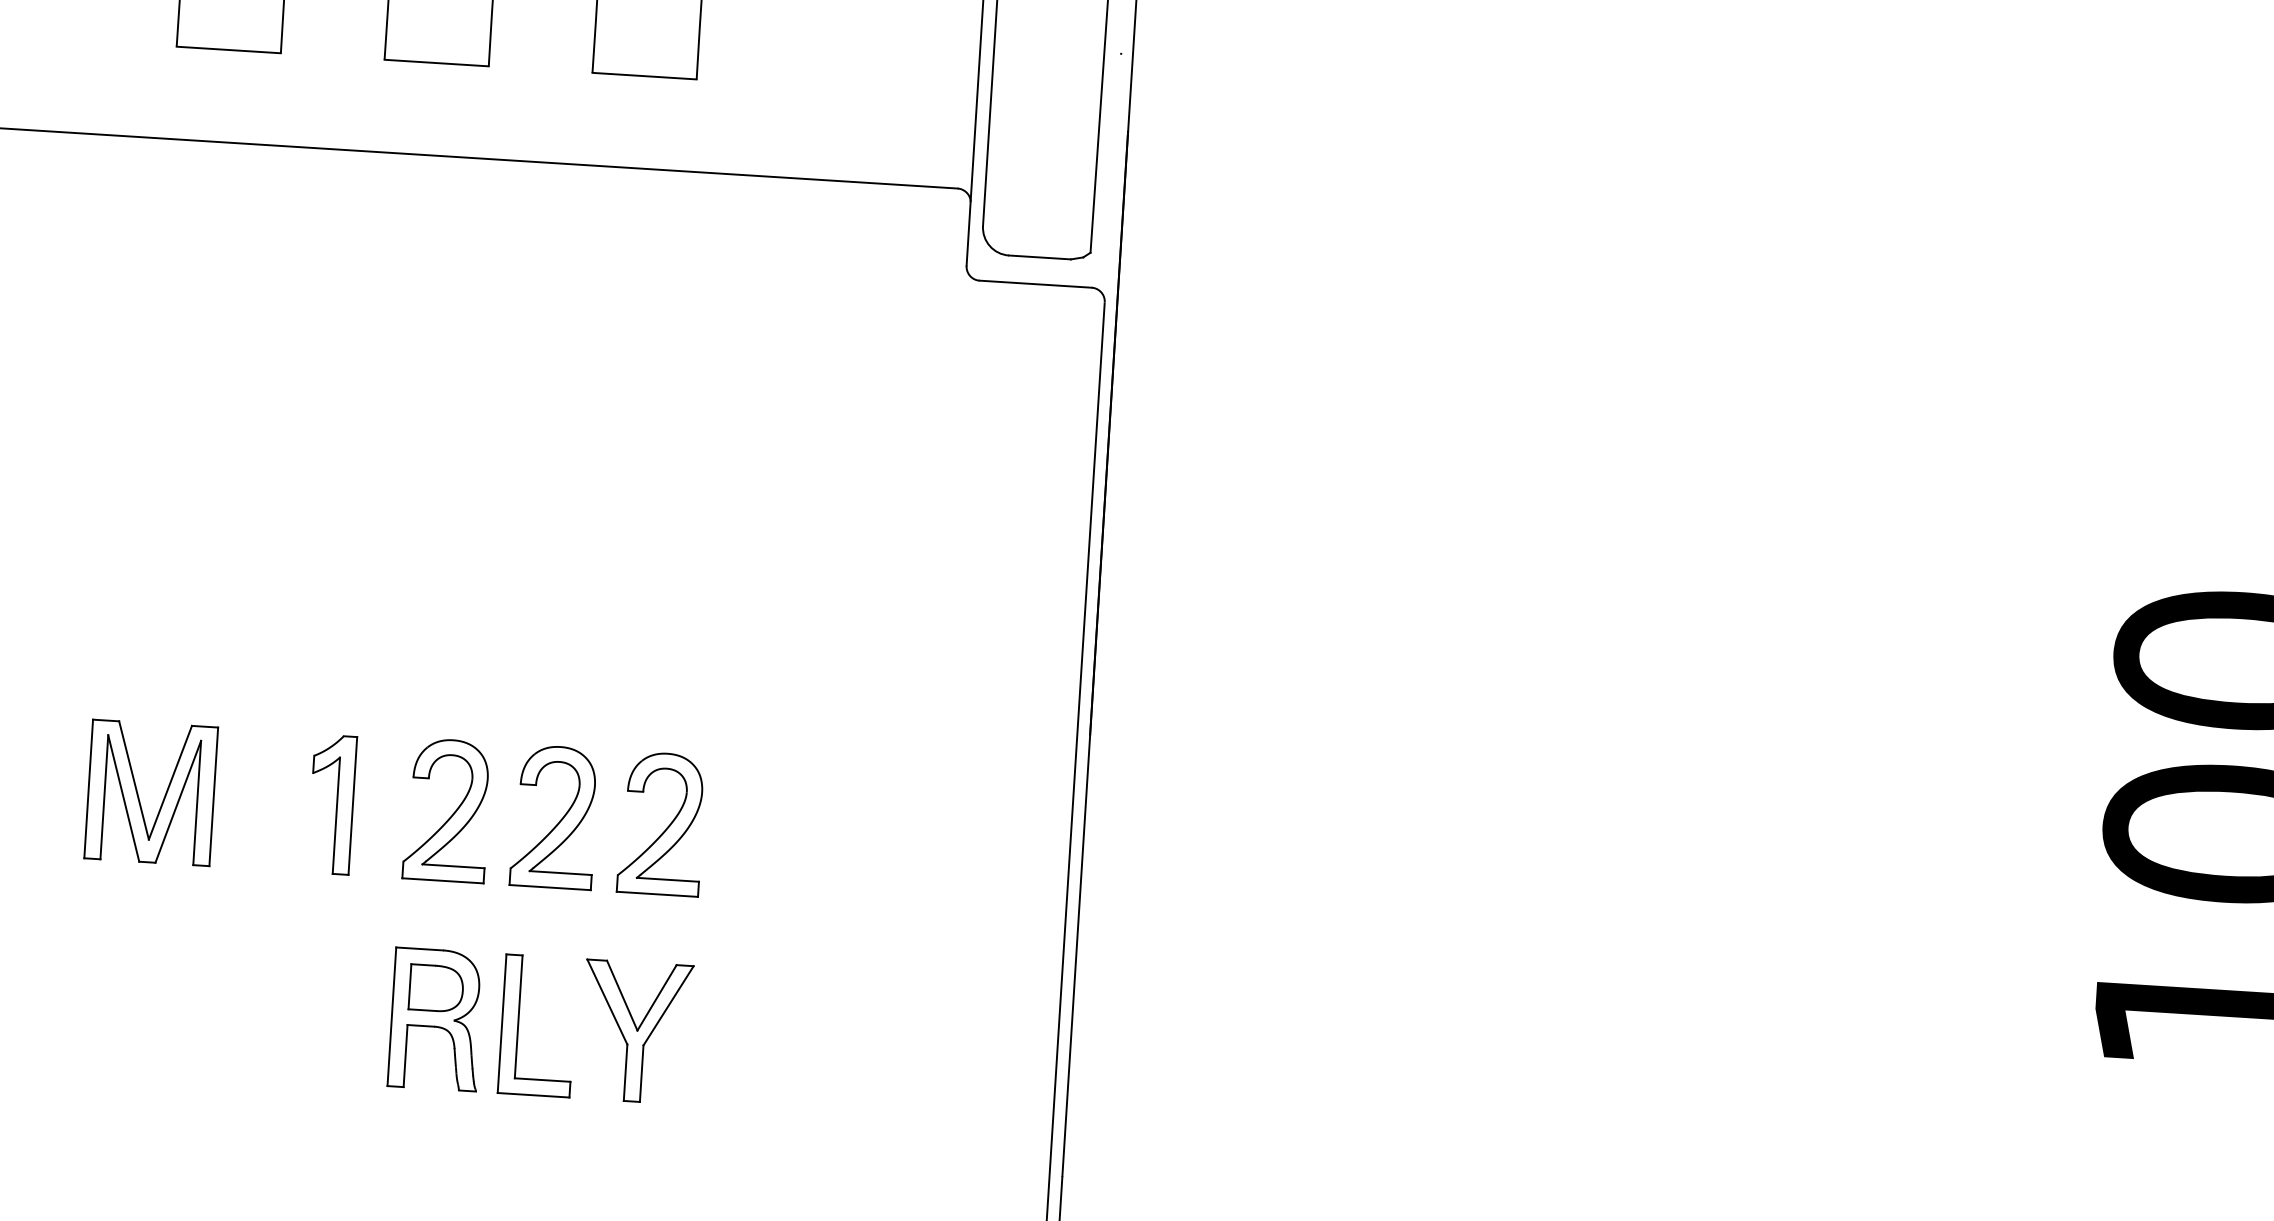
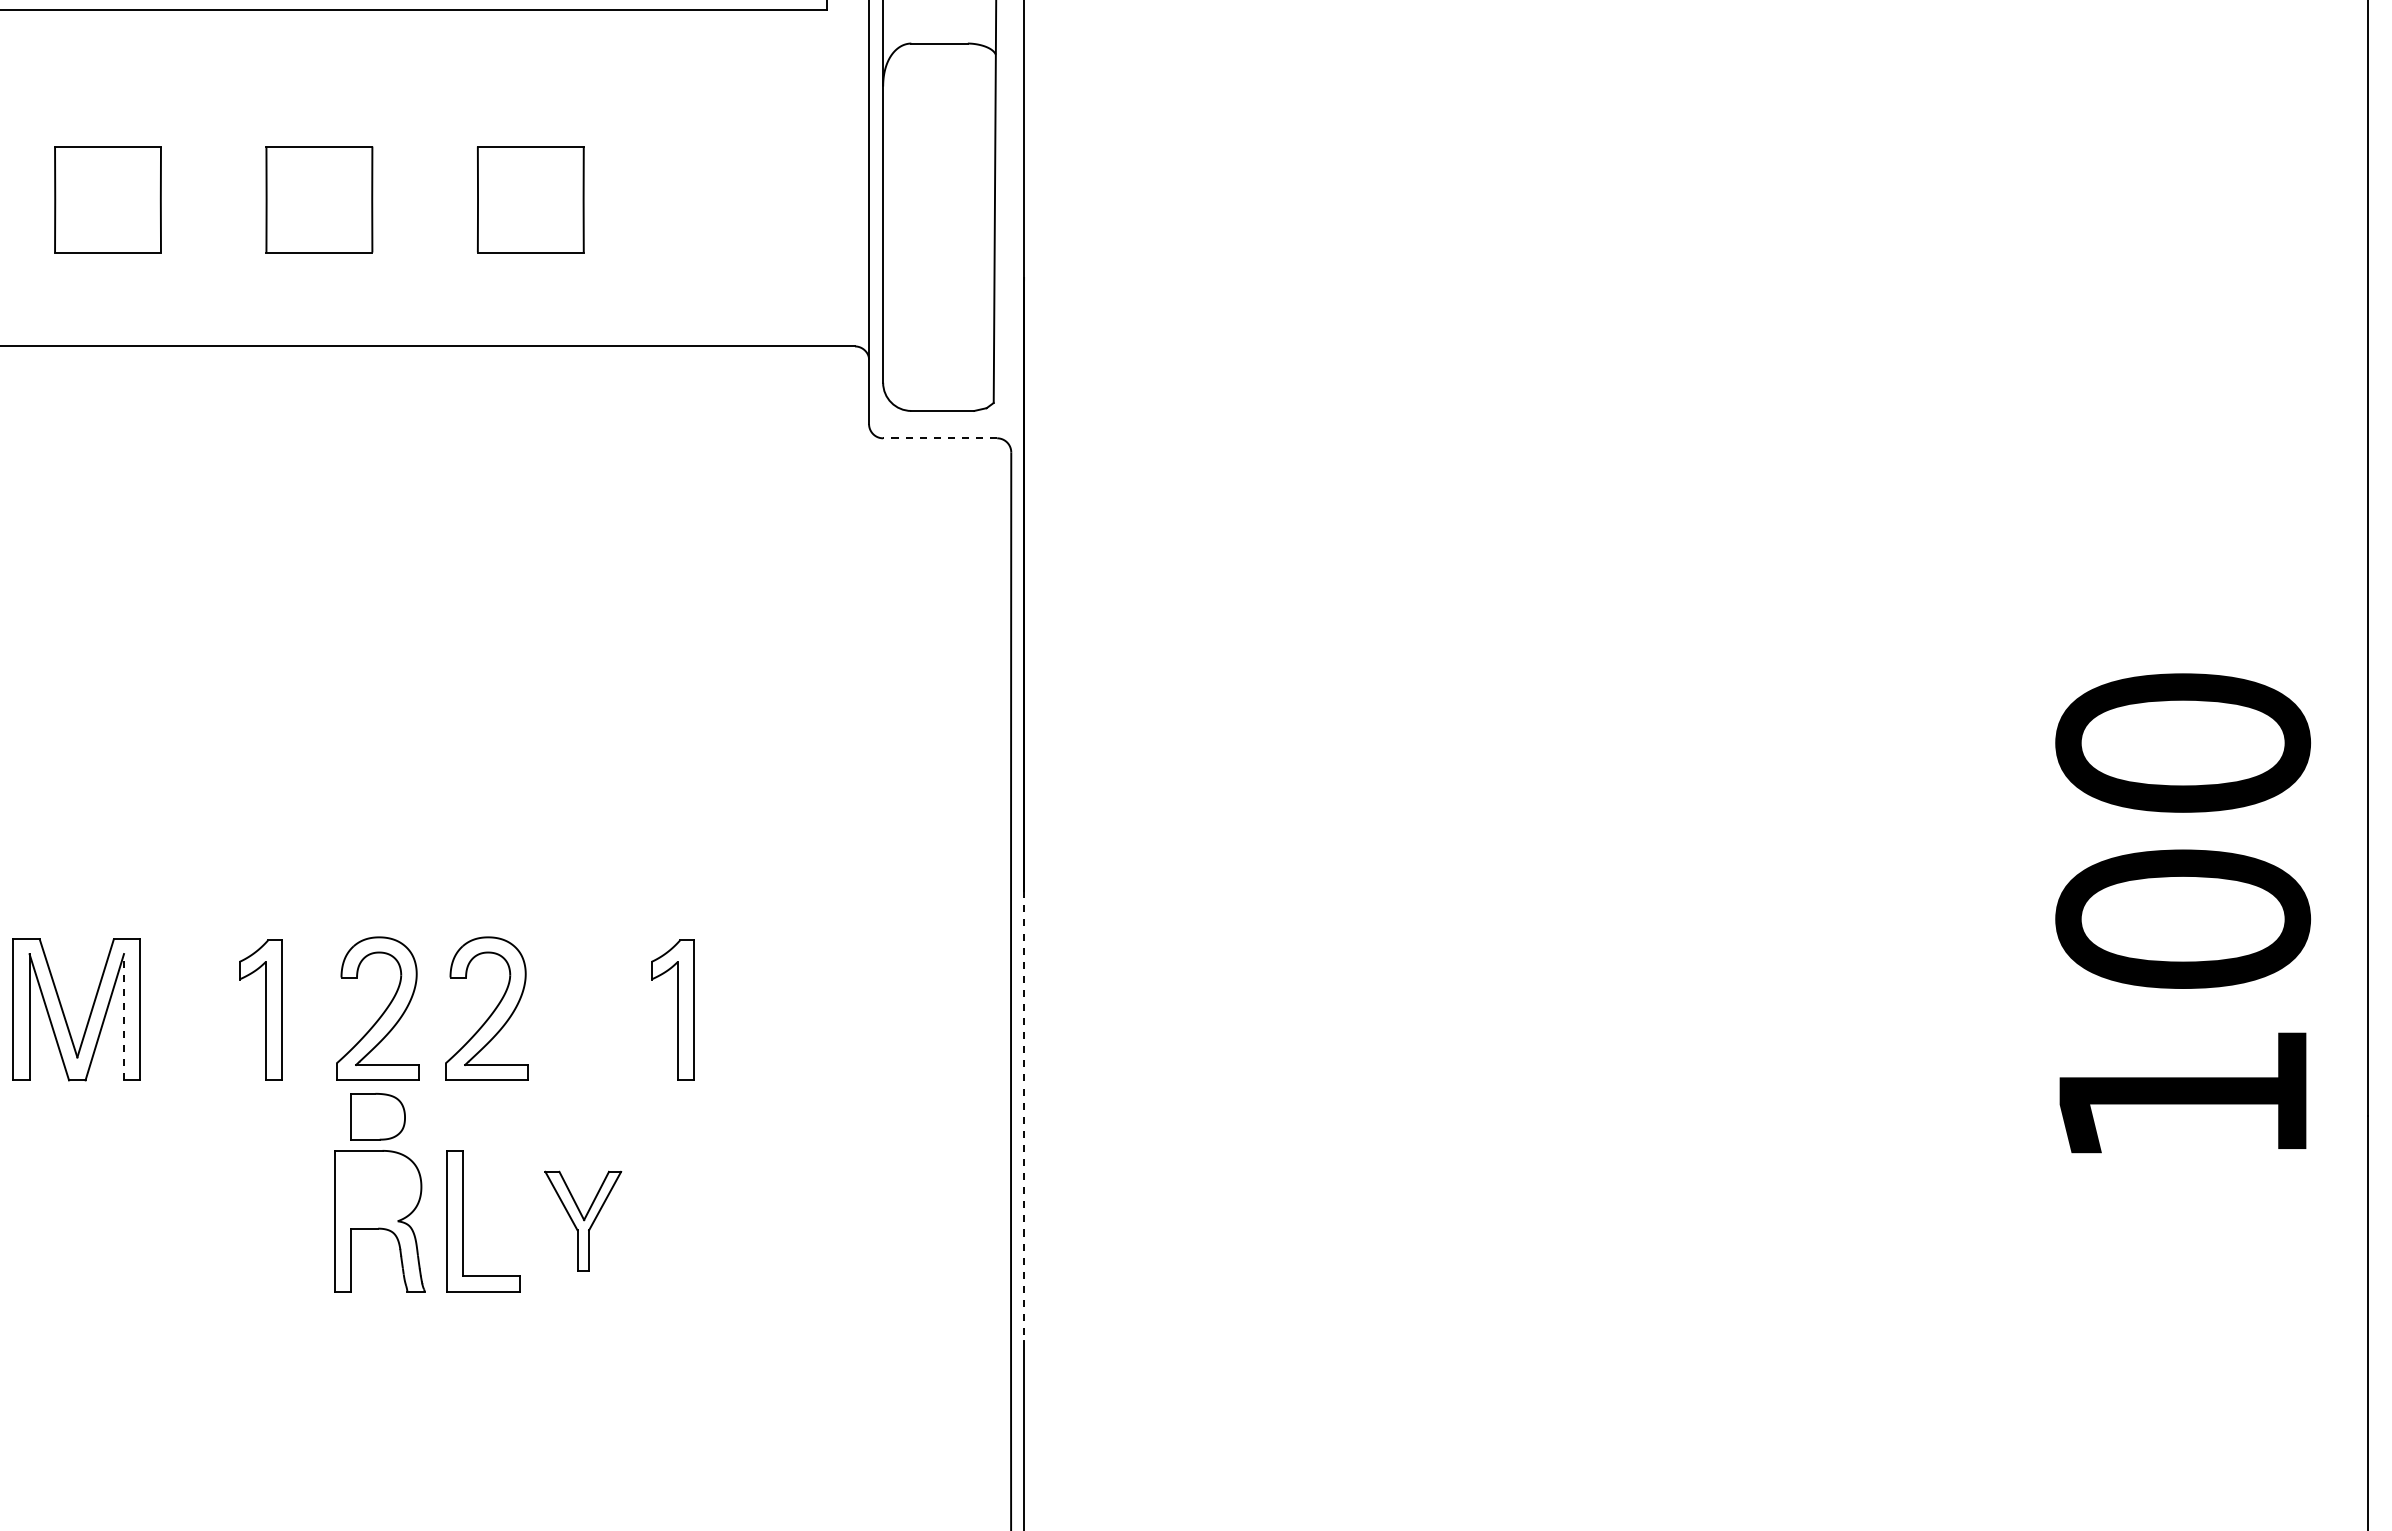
line: (1035, 284) -> (939, 438), solid -> dashed
line: (197, 802) -> (124, 1016), solid -> dashed
part: (667, 826) -> (601, 1011), removed
part: (737, 829) -> (672, 1009), added
line: (1076, 956) -> (1024, 1116), solid -> dashed
part: (435, 988) -> (377, 1116), moved
part: (636, 1031) -> (583, 1220), size x0.7

